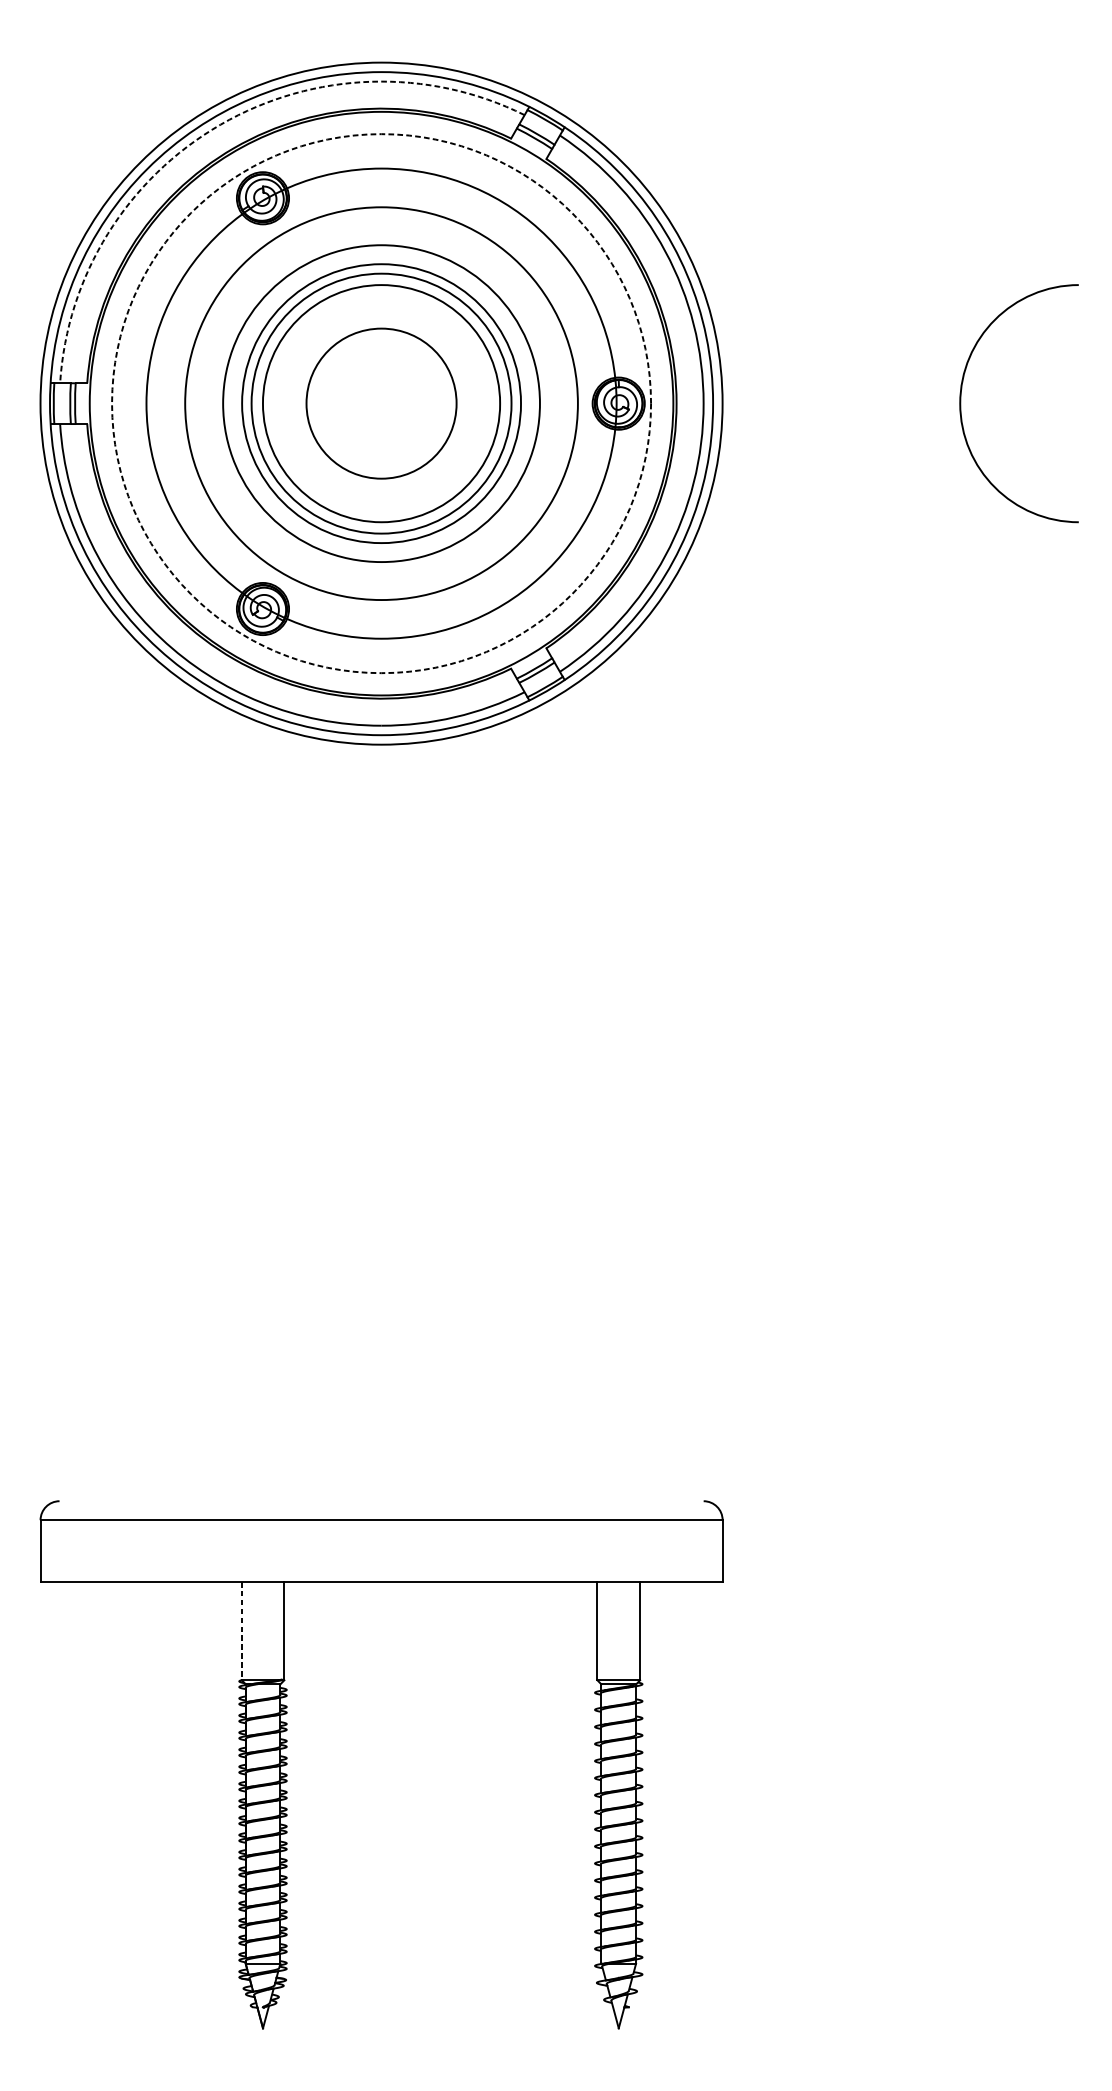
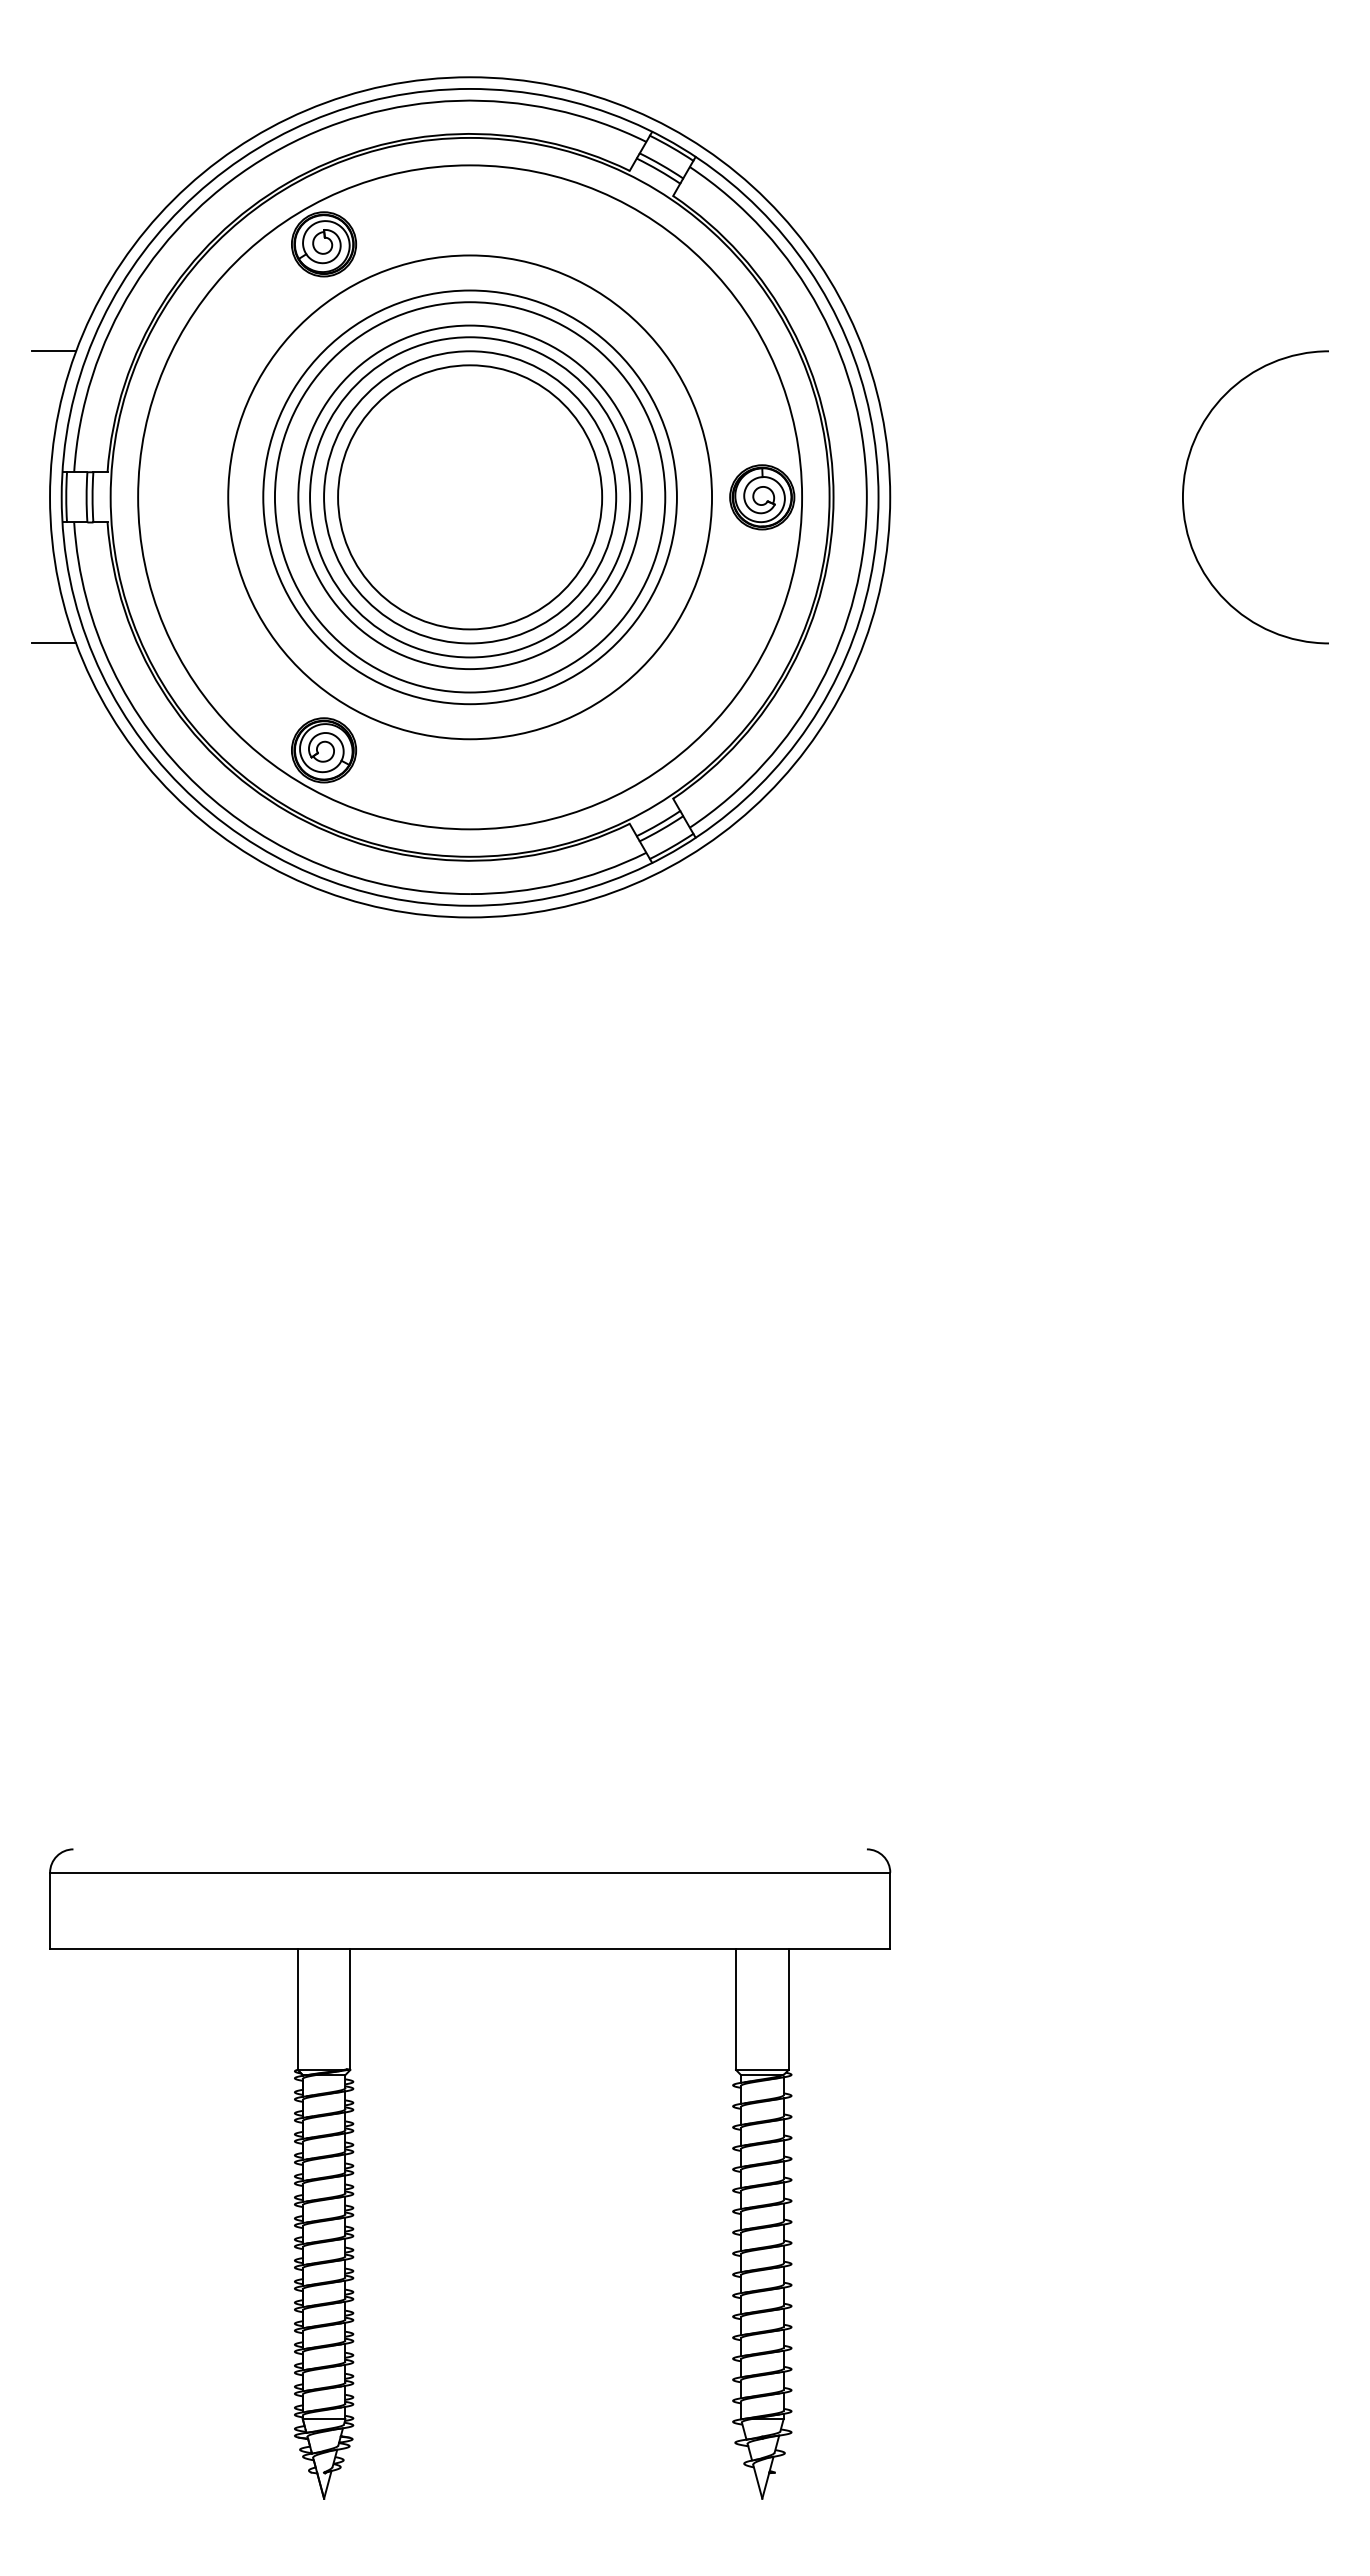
arc: (220, 124) -> (271, 153), dashed -> solid
line: (43, 285) -> (53, 351), added
circle: (381, 403) -> (469, 497), size x0.71
circle: (381, 403) -> (470, 497), dashed -> solid
circle: (381, 403) -> (470, 497), size x1.43
line: (43, 522) -> (53, 643), added
line: (241, 1631) -> (297, 2009), dashed -> solid

